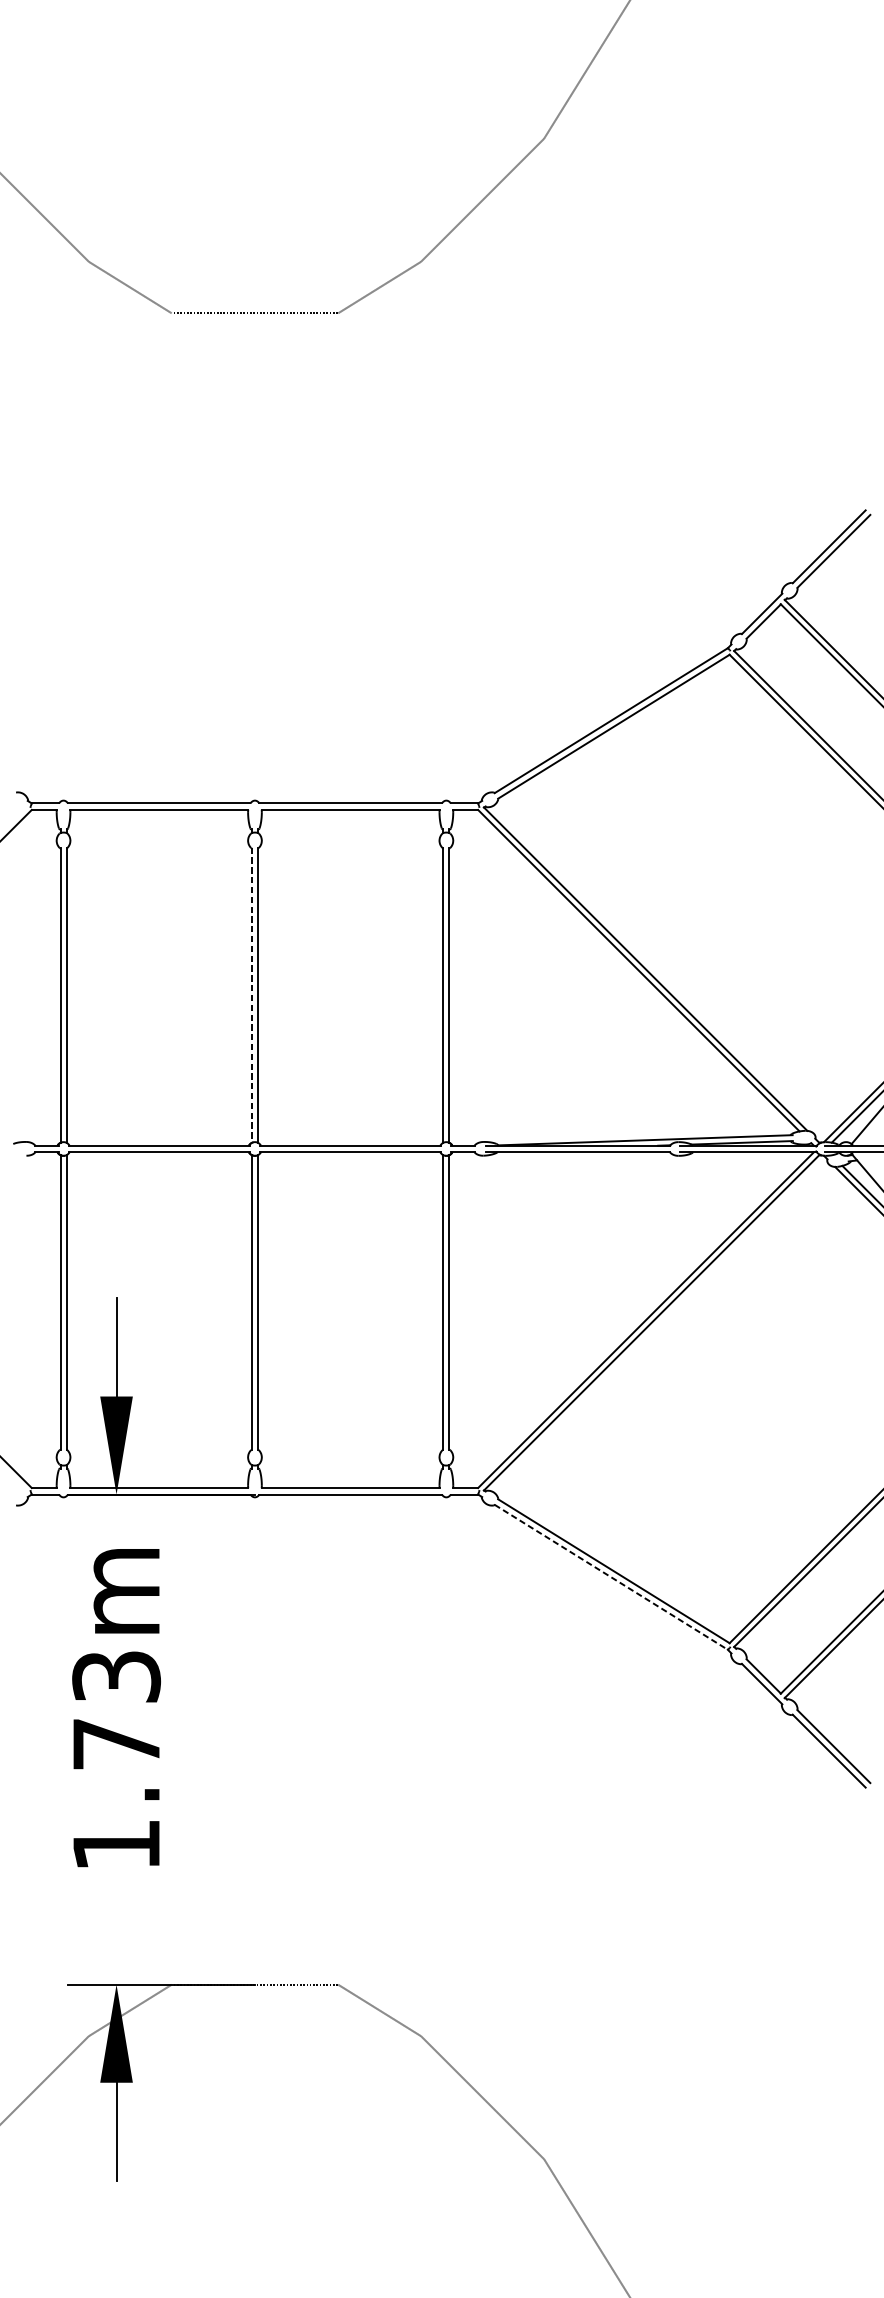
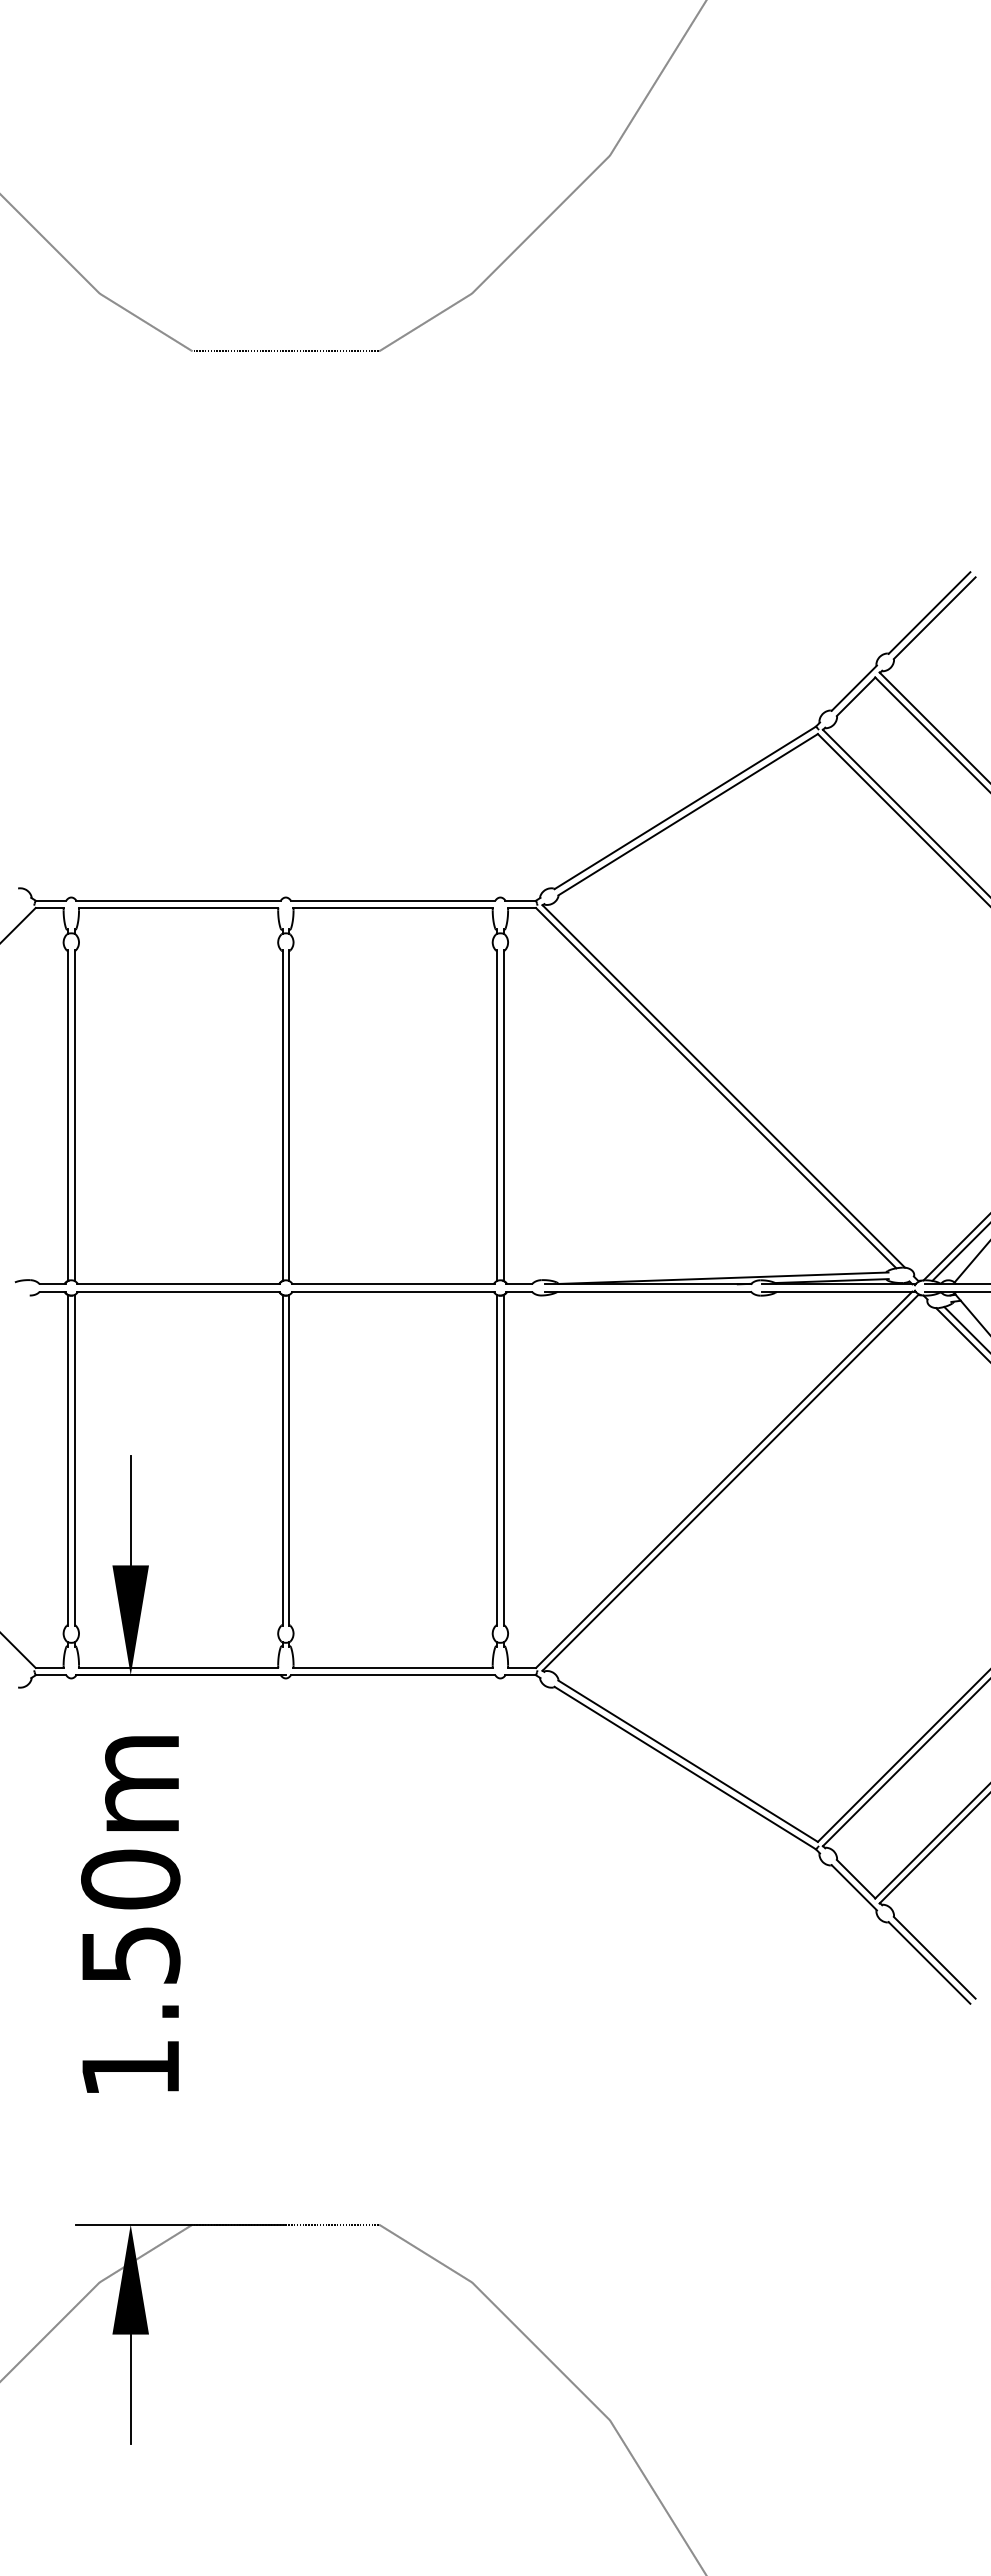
line: (251, 995) -> (282, 1116), dashed -> solid
line: (611, 1577) -> (685, 1768), dashed -> solid
text: (116, 1709) -> (130, 1916), 1.73m -> 1.50m

